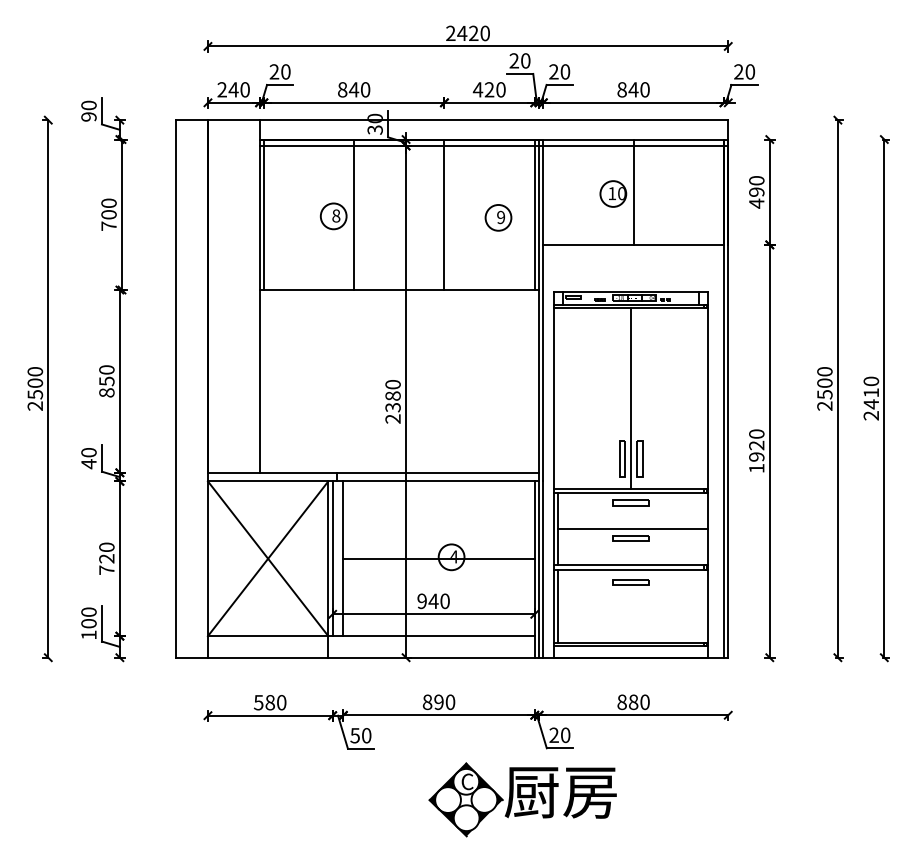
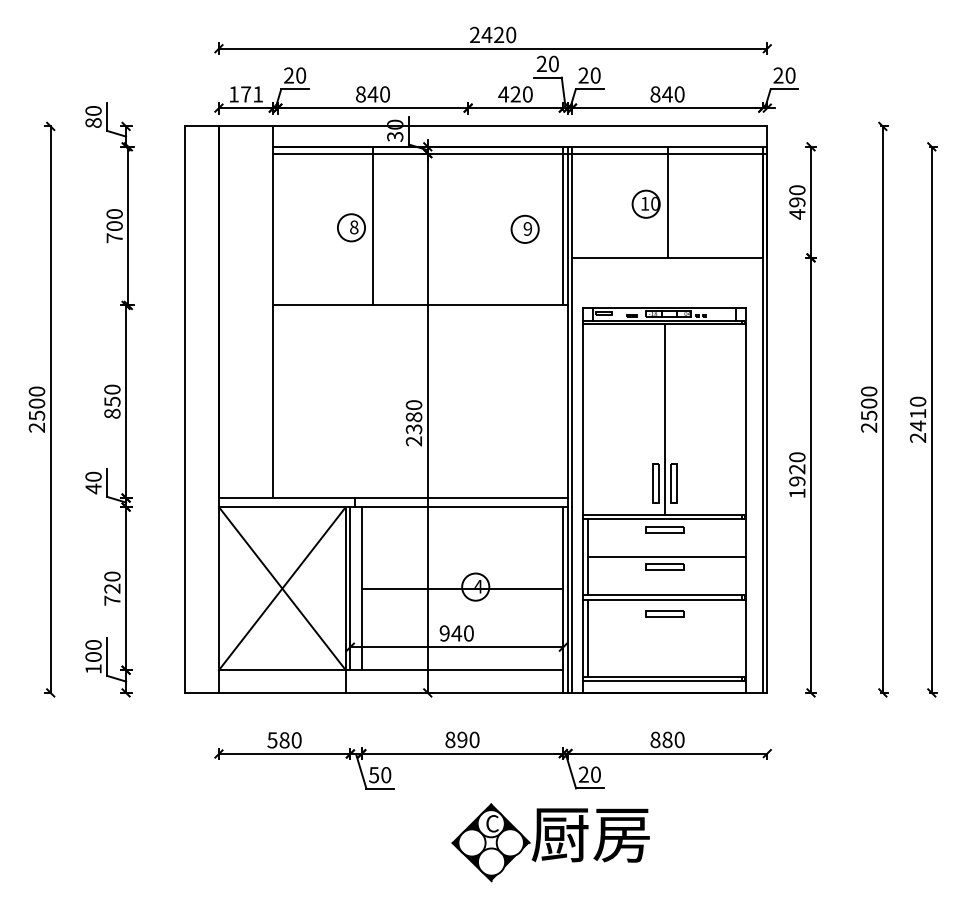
text: (233, 89) -> (245, 94), 240 -> 171
text: (88, 116) -> (93, 122), 90 -> 80
line: (263, 214) -> (277, 225), removed
line: (444, 214) -> (468, 225), removed

